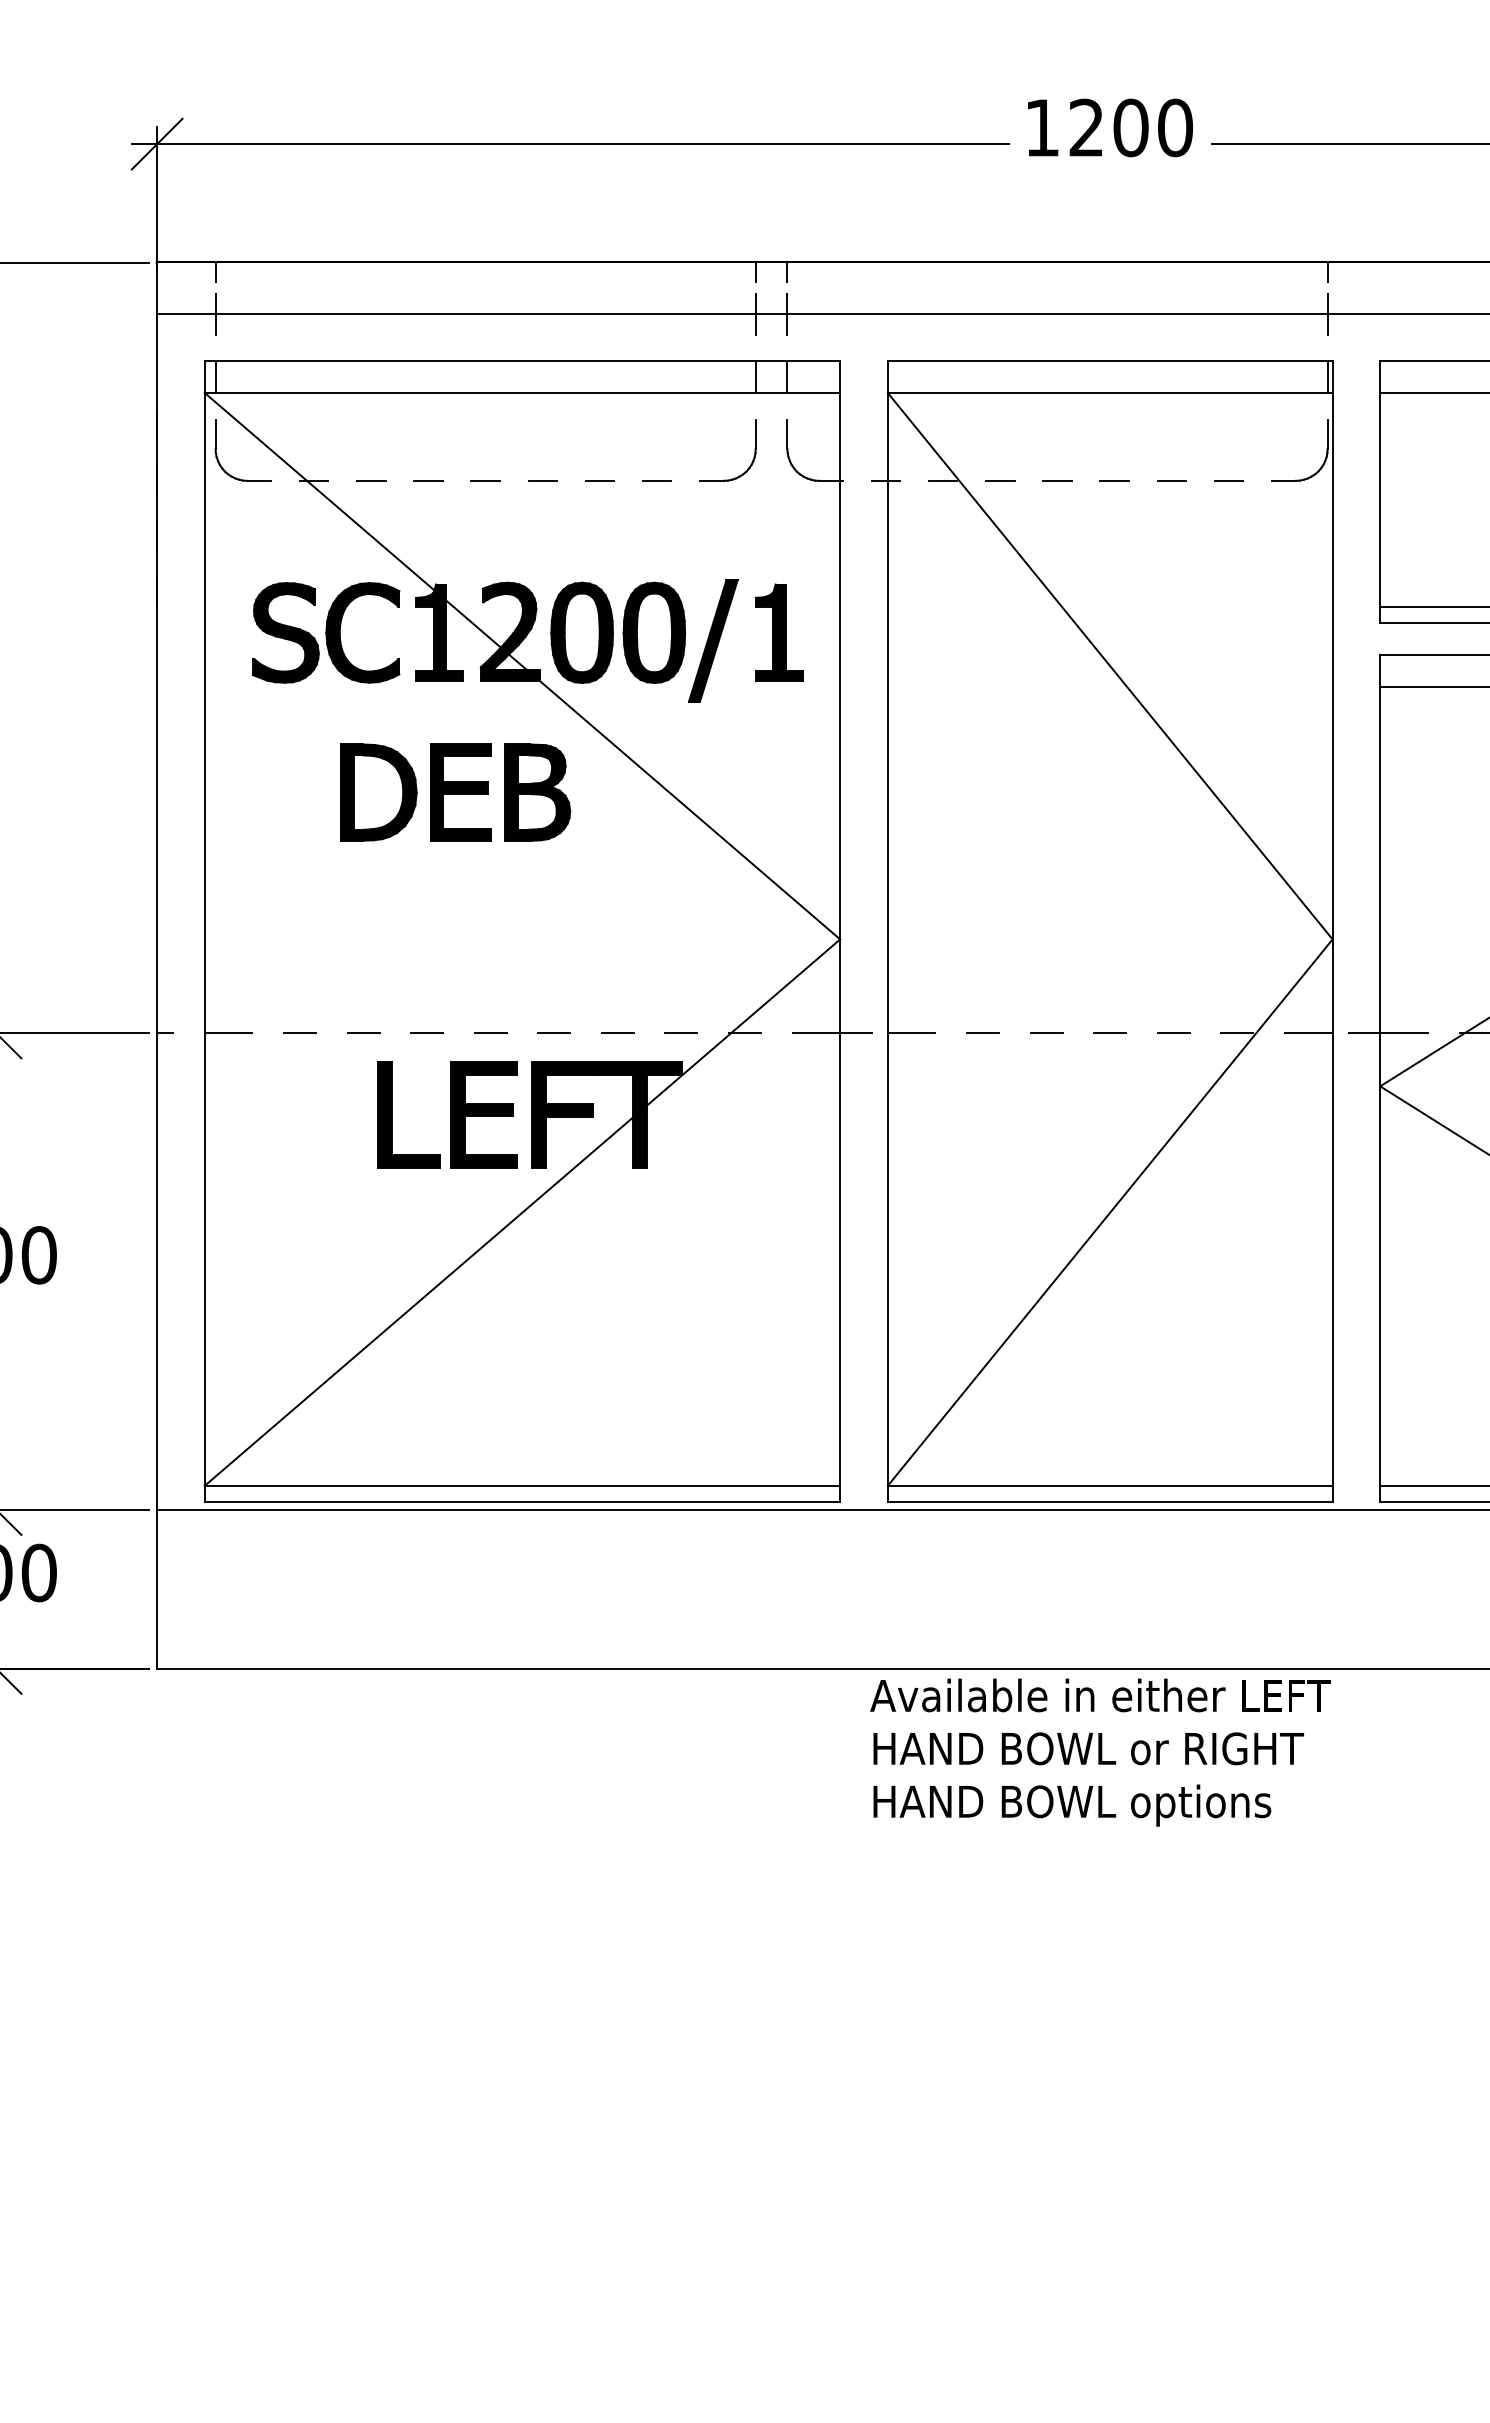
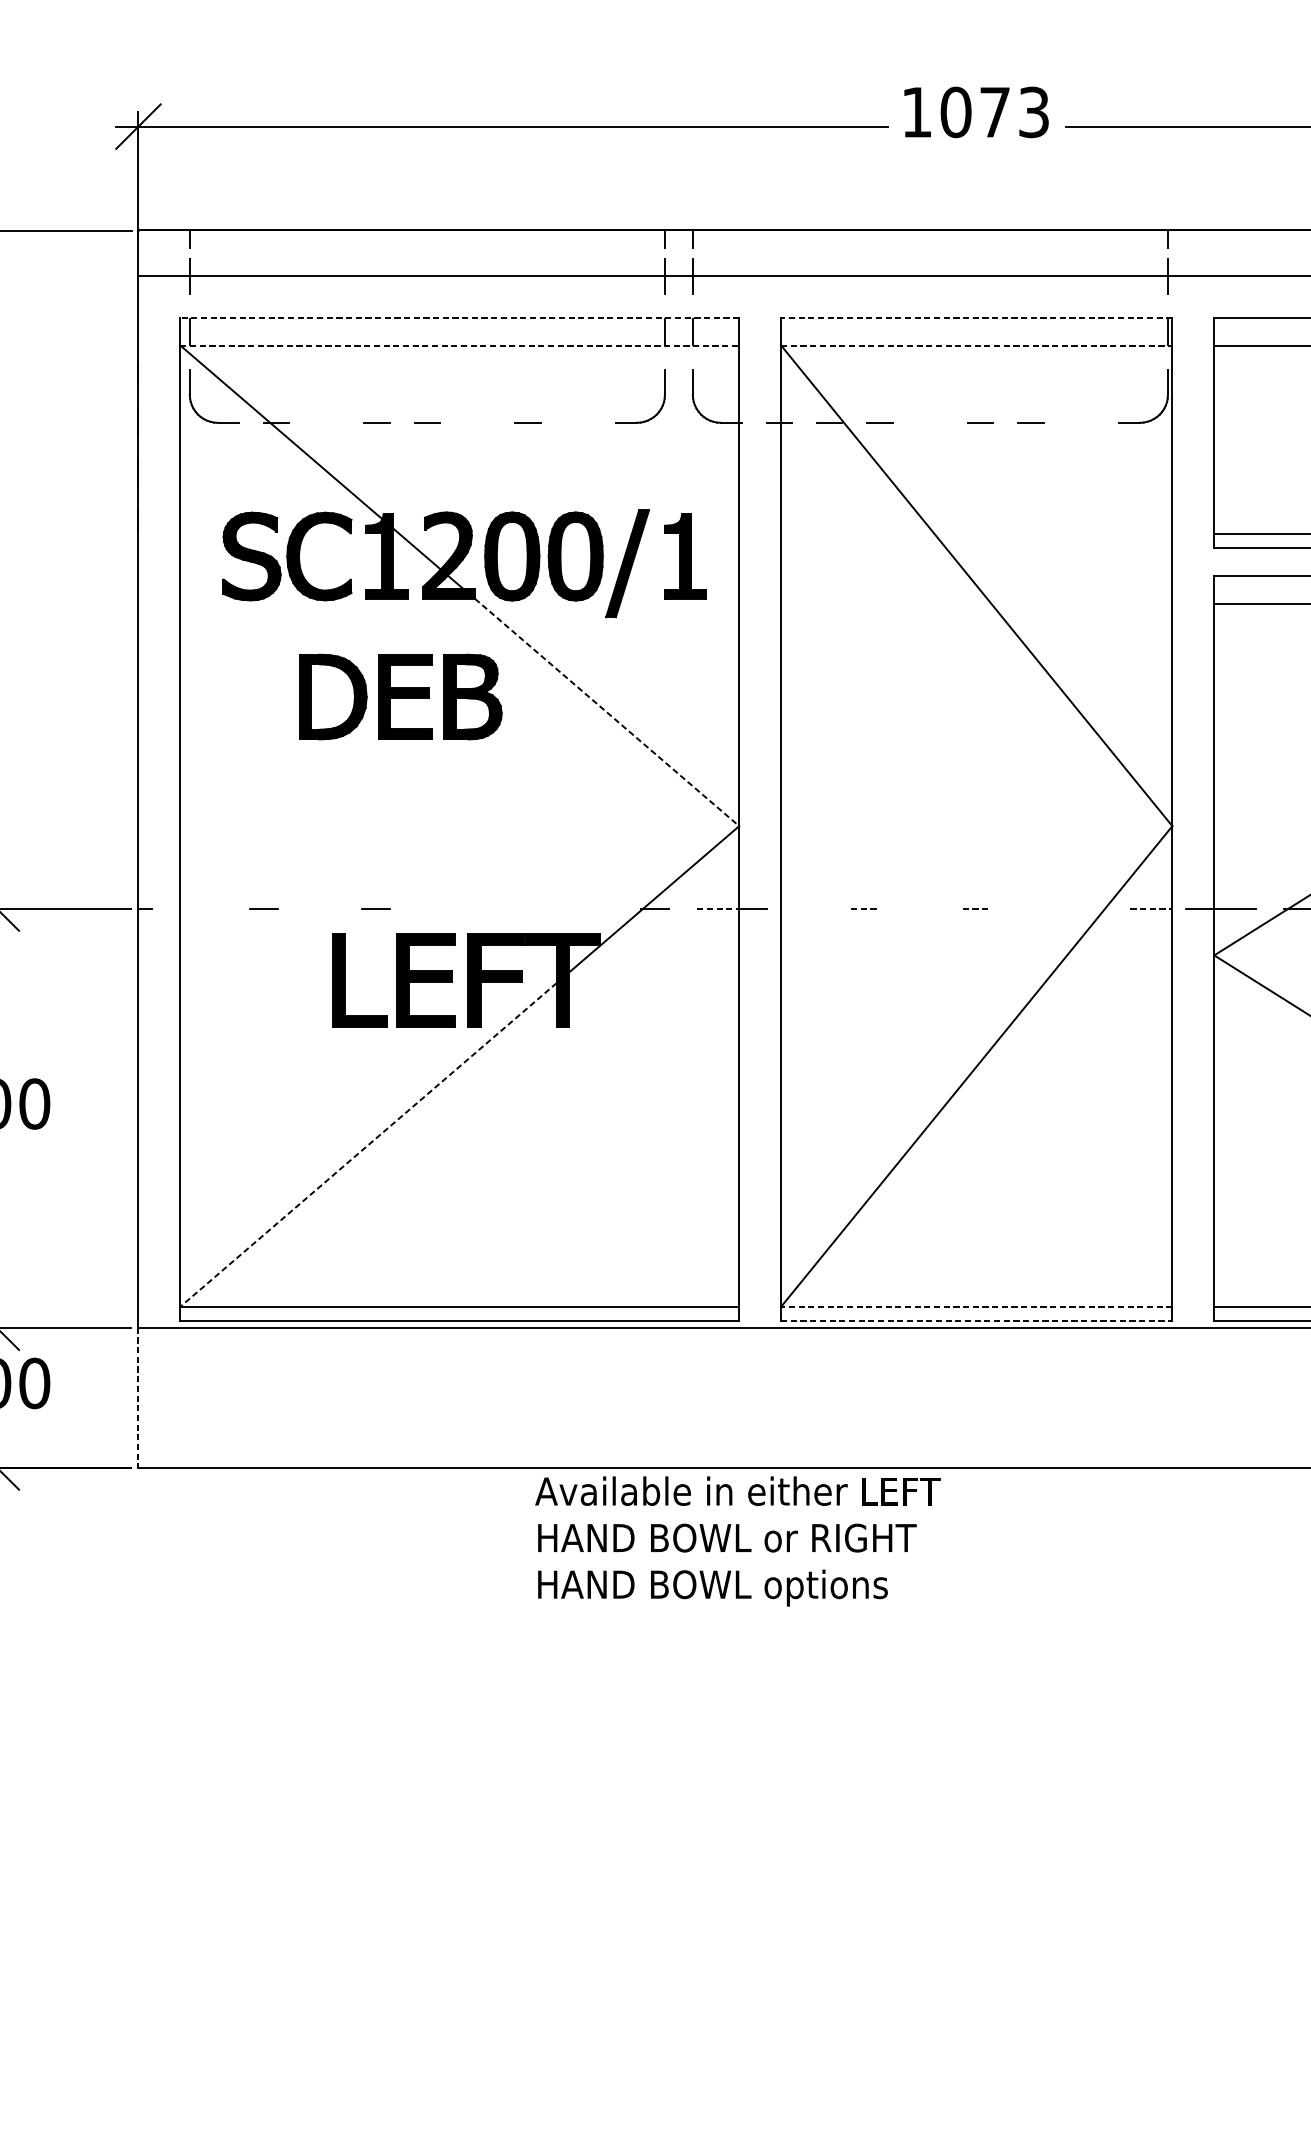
text: (1131, 127) -> (995, 112), 1200 -> 1073
line: (522, 361) -> (459, 317), solid -> dashed
line: (1109, 361) -> (976, 317), solid -> dashed
line: (522, 392) -> (459, 345), solid -> dashed
line: (1110, 392) -> (976, 345), solid -> dashed
line: (370, 480) -> (326, 422), removed
line: (542, 480) -> (477, 422), removed
line: (656, 480) -> (577, 422), removed
line: (1057, 480) -> (930, 422), removed
line: (1228, 480) -> (1080, 422), removed
line: (690, 810) -> (607, 712), solid -> dashed
line: (228, 1033) -> (201, 908), removed
line: (363, 1033) -> (319, 908), removed
line: (490, 1033) -> (431, 908), removed
line: (554, 1033) -> (487, 908), removed
line: (617, 1033) -> (543, 908), removed
line: (681, 1033) -> (599, 908), removed
line: (816, 1033) -> (718, 908), solid -> dashed
line: (911, 1033) -> (801, 908), removed
line: (983, 1033) -> (865, 908), solid -> dashed
line: (1046, 1033) -> (920, 908), removed
line: (1110, 1033) -> (976, 908), solid -> dashed
line: (1173, 1033) -> (1032, 908), removed
line: (1237, 1033) -> (1088, 908), removed
line: (1308, 1033) -> (1151, 908), solid -> dashed
line: (418, 1302) -> (368, 1145), solid -> dashed
line: (1109, 1485) -> (976, 1306), solid -> dashed
line: (1110, 1501) -> (976, 1320), solid -> dashed
line: (157, 1589) -> (138, 1397), solid -> dashed
text: (1100, 1752) -> (737, 1541), moved

